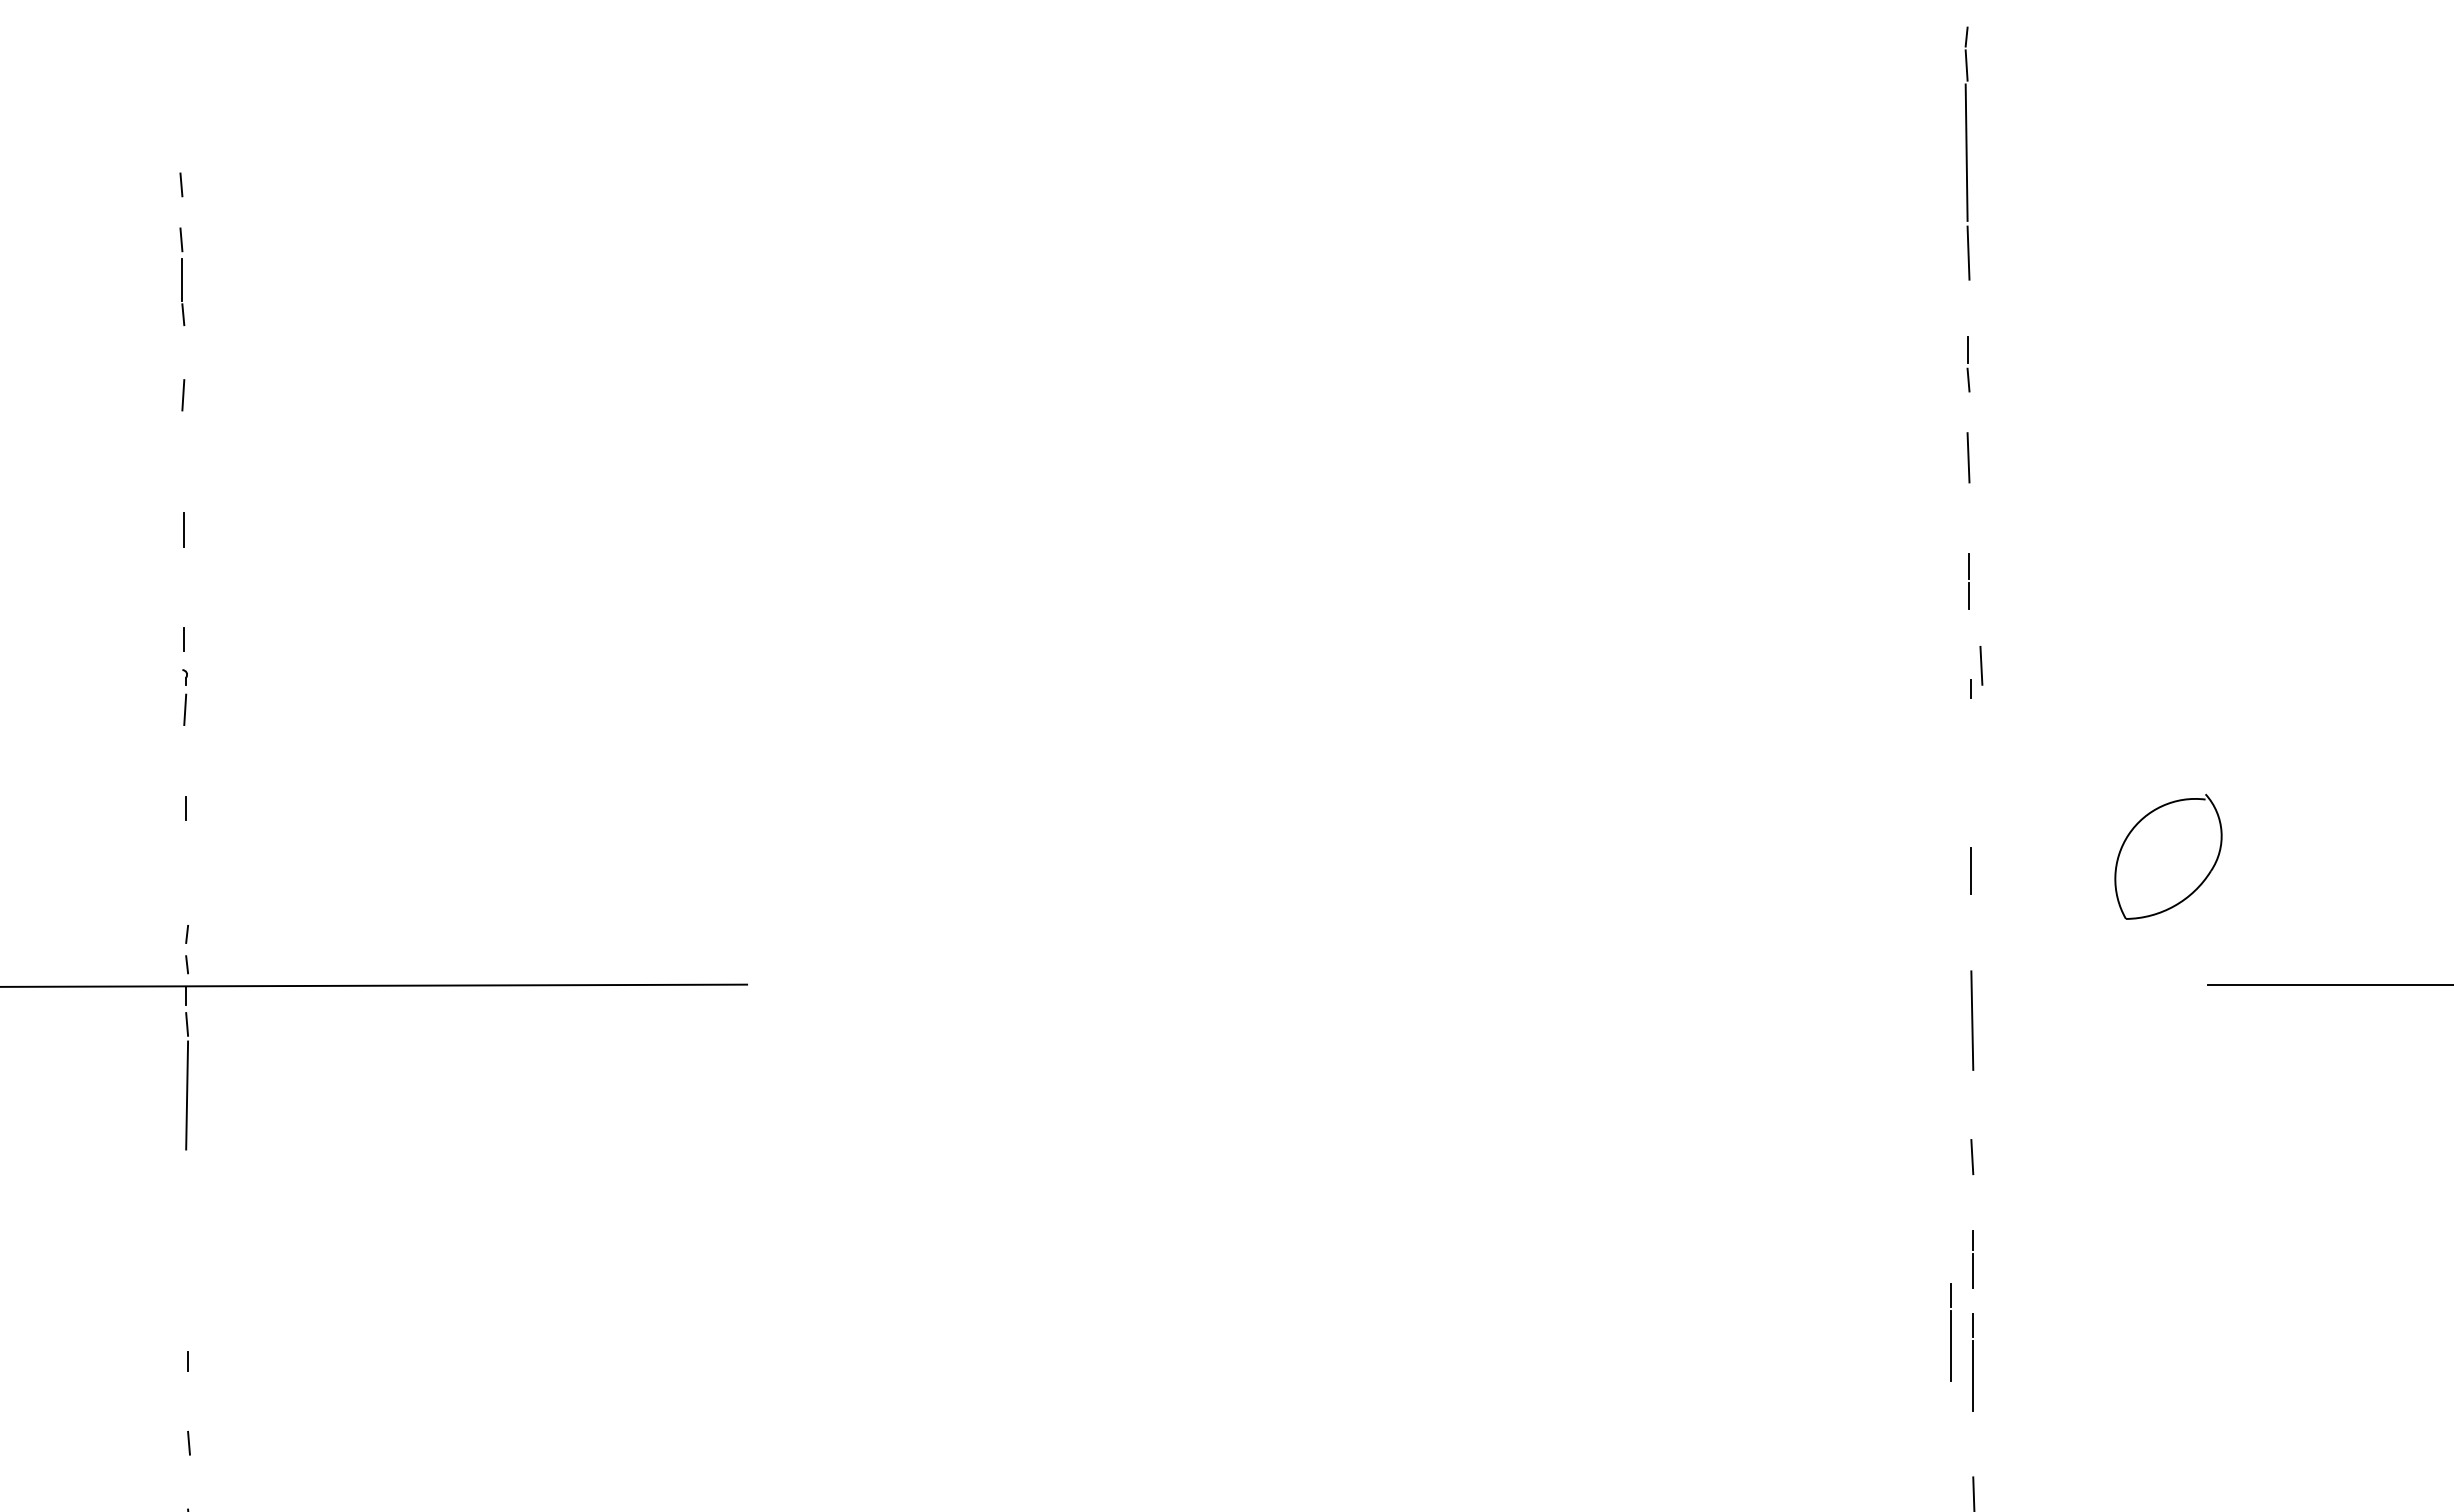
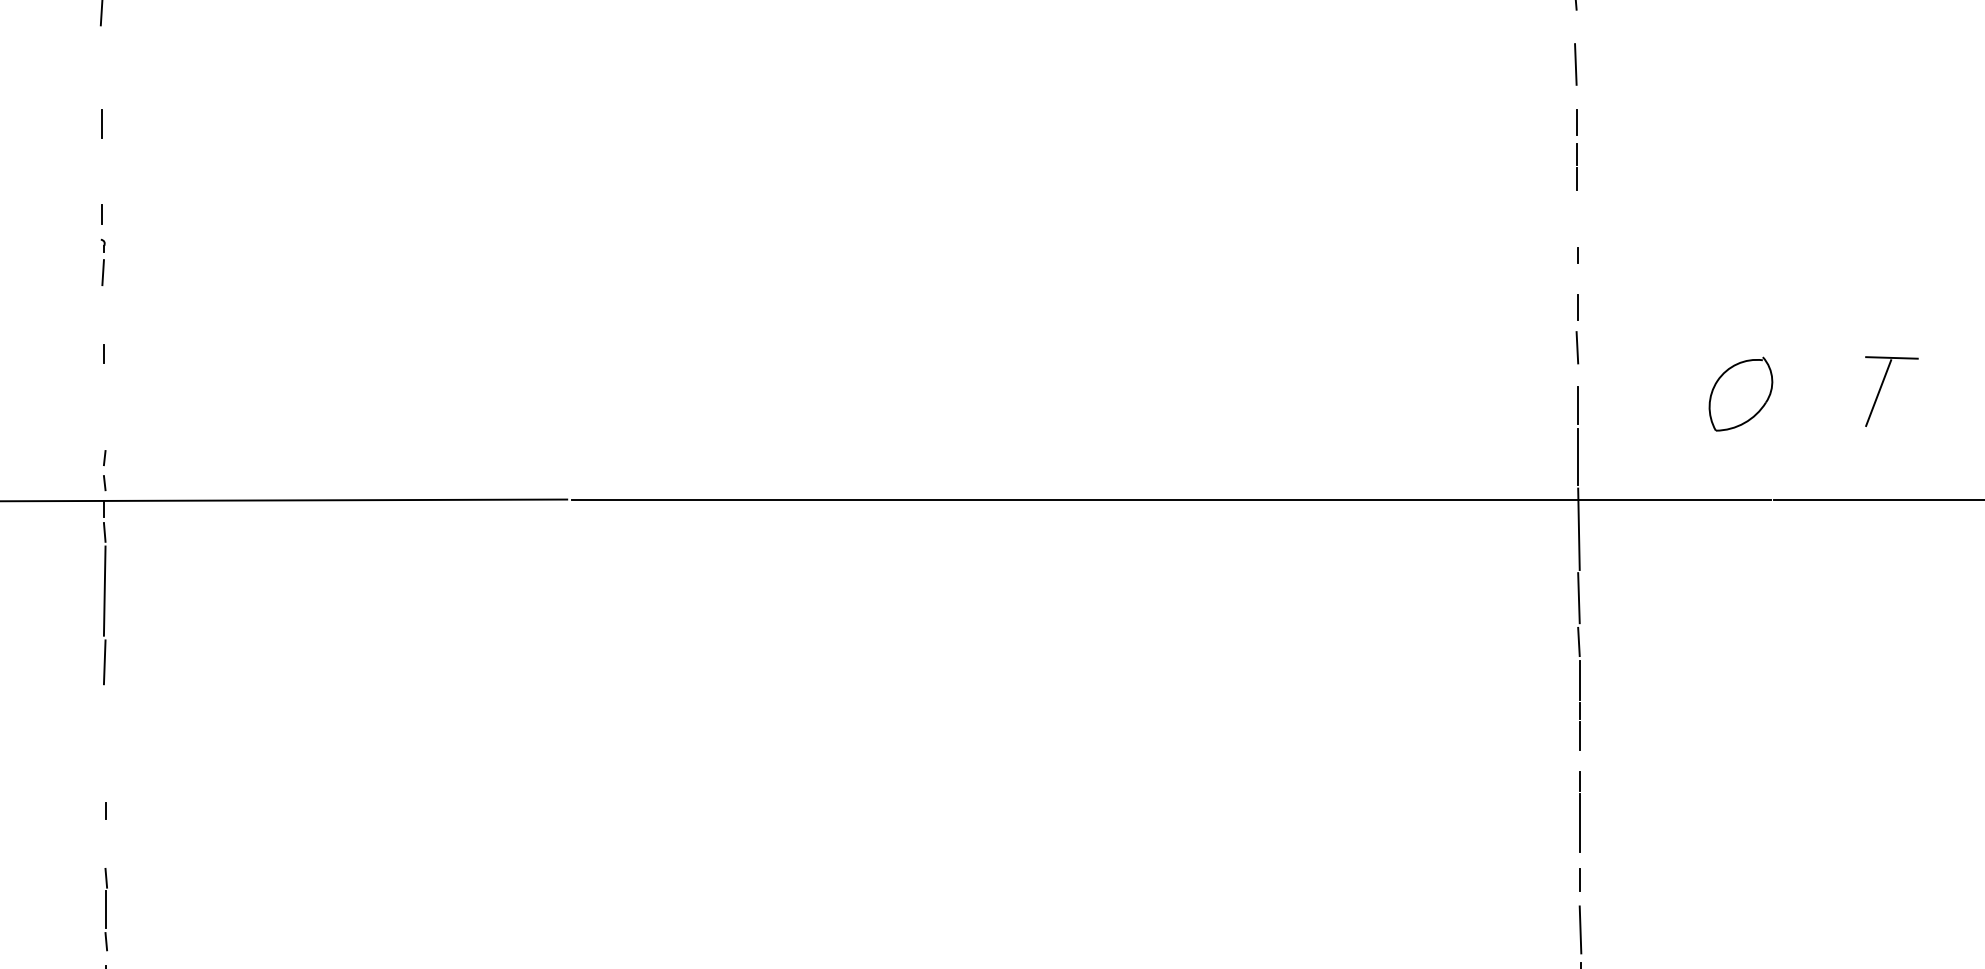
line: (1969, 527) -> (1576, 122), added
line: (1981, 665) -> (1577, 347), moved
line: (1971, 751) -> (1578, 307), added
part: (2338, 850) -> (1881, 388), added
part: (2168, 856) -> (1740, 393), size x0.71
line: (1971, 933) -> (1578, 457), added
line: (1478, 984) -> (1171, 499), added
line: (1972, 1103) -> (1579, 597), added
line: (187, 1181) -> (105, 662), added
line: (1973, 1203) -> (1579, 680), added
line: (1950, 1332) -> (1560, 786), removed
line: (1973, 1444) -> (1579, 879), added
line: (188, 1480) -> (105, 909), added

